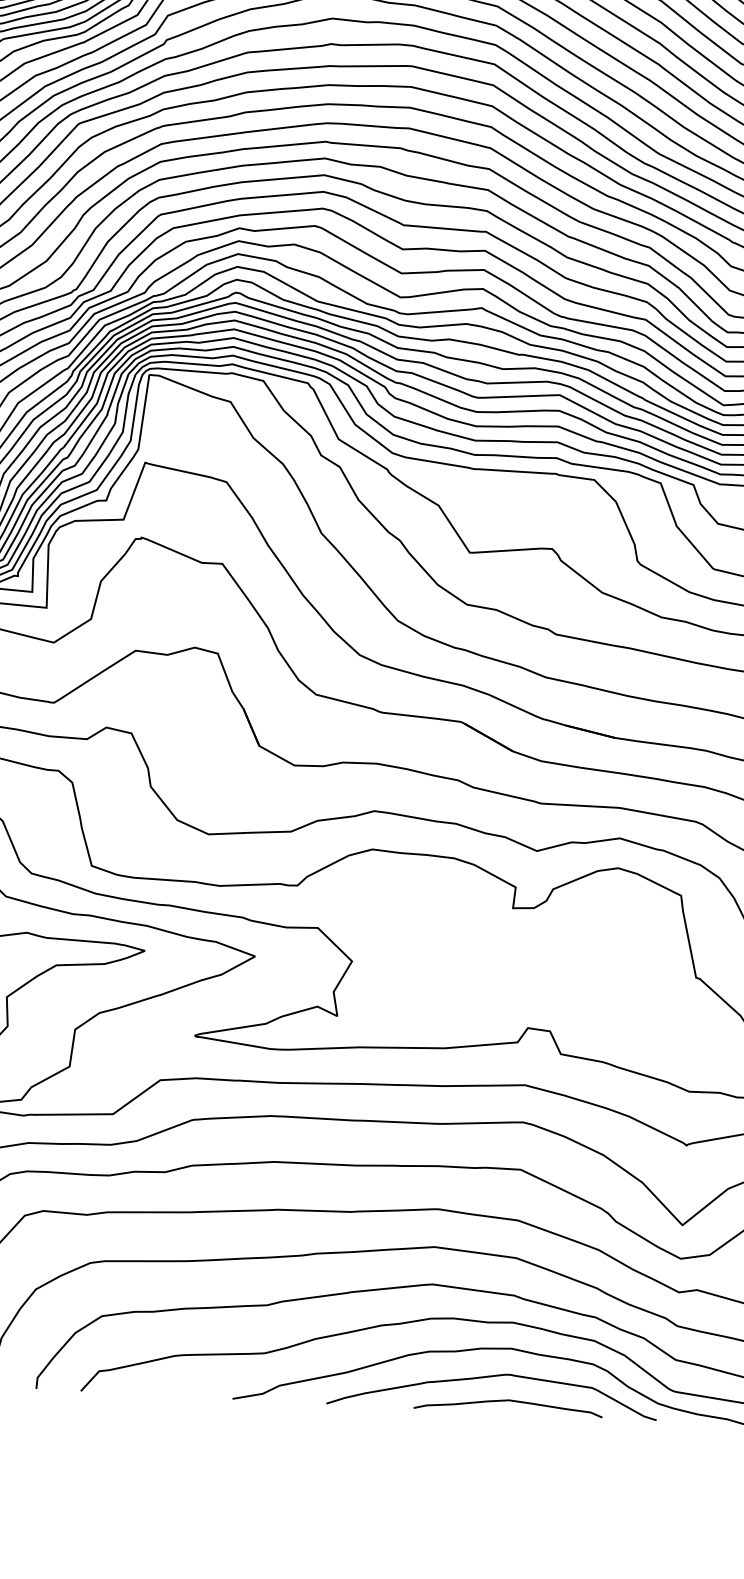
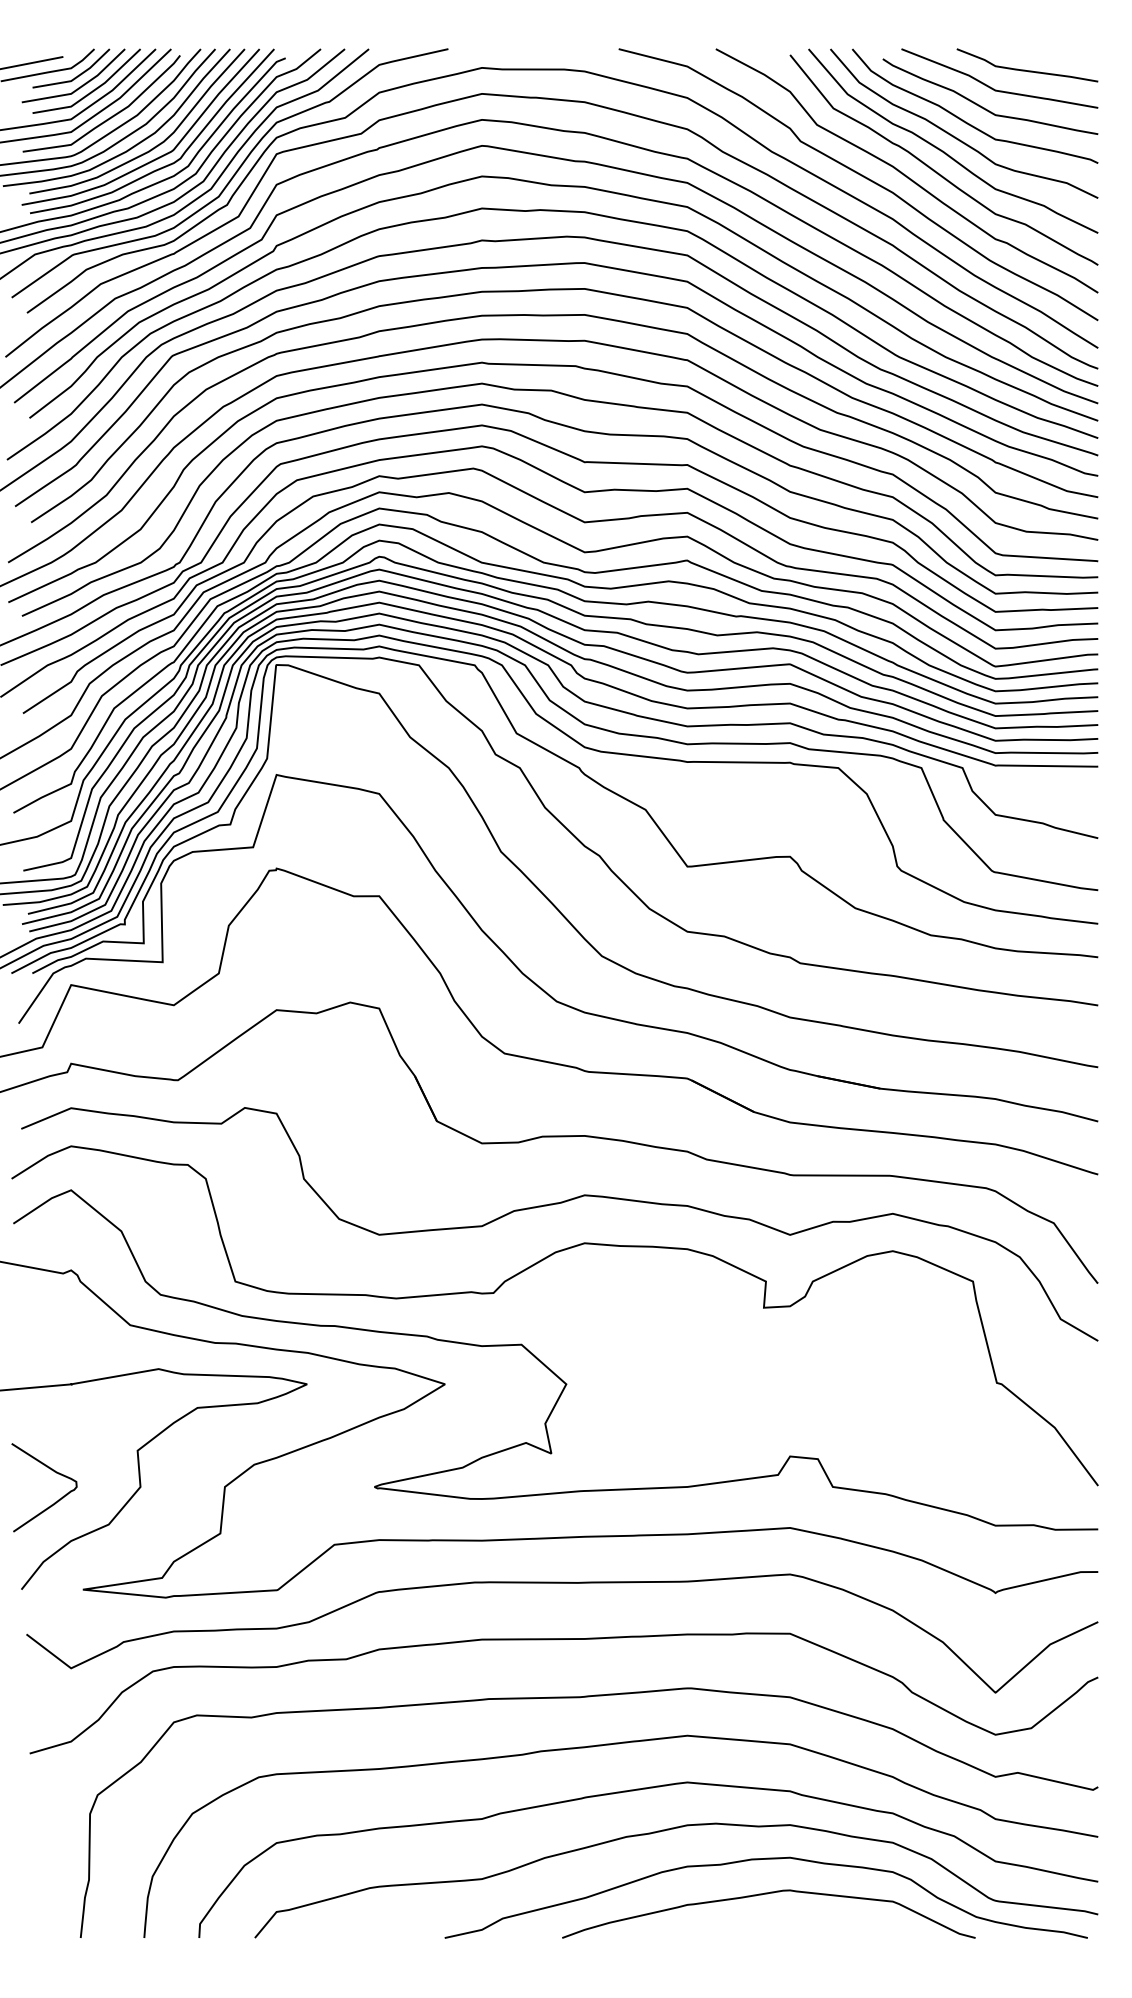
curve: (508, 1401) -> (789, 1923), removed

